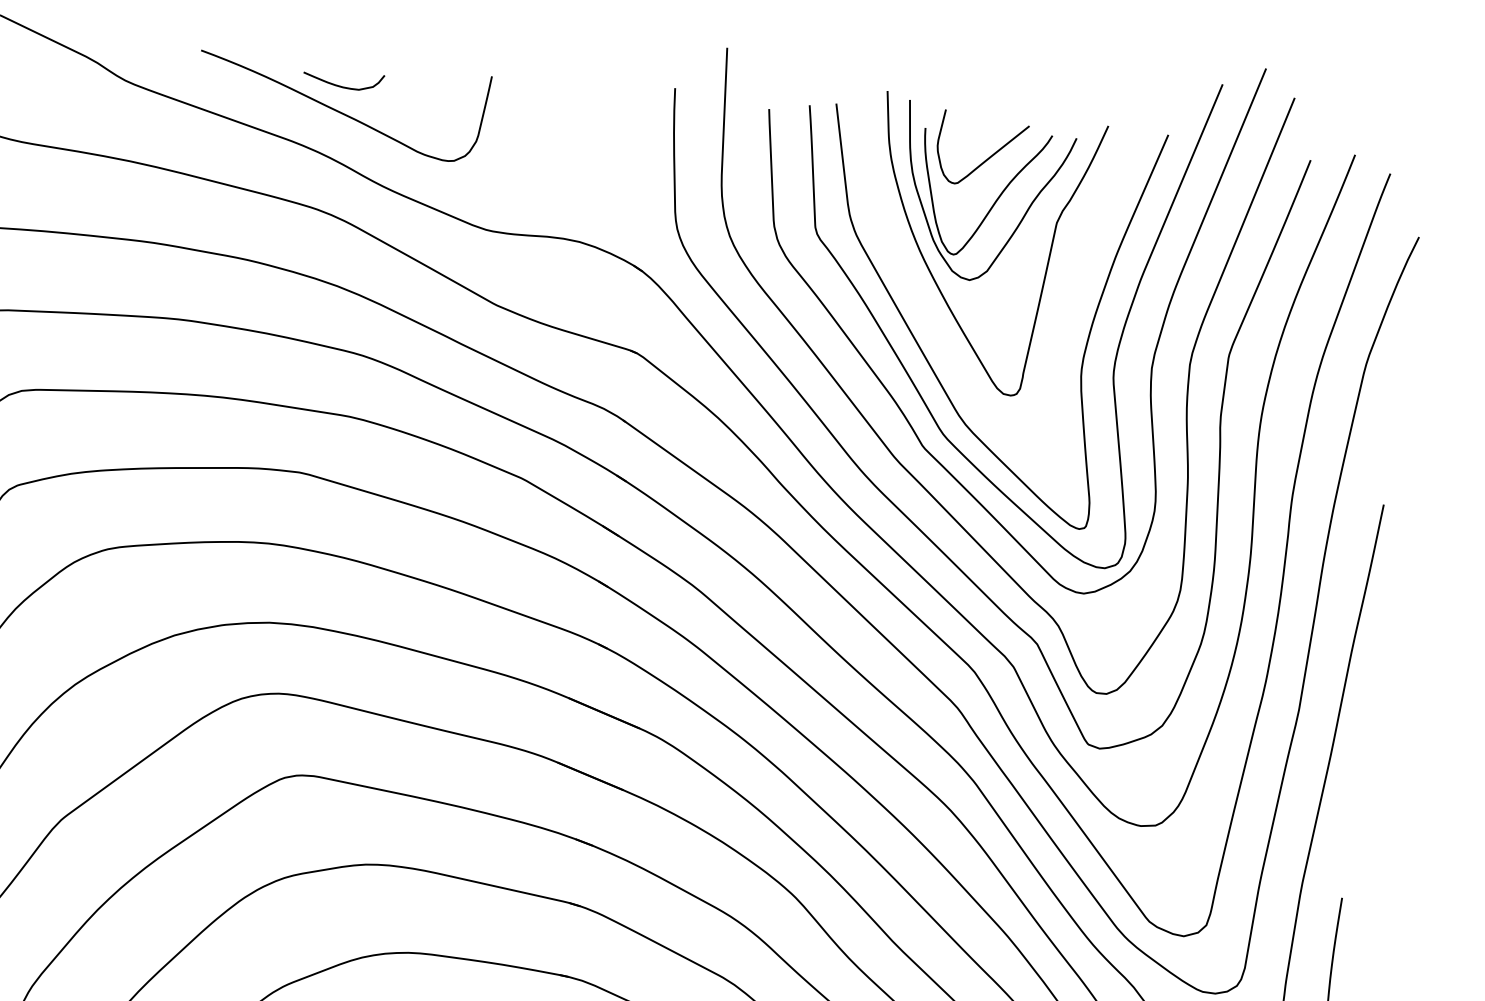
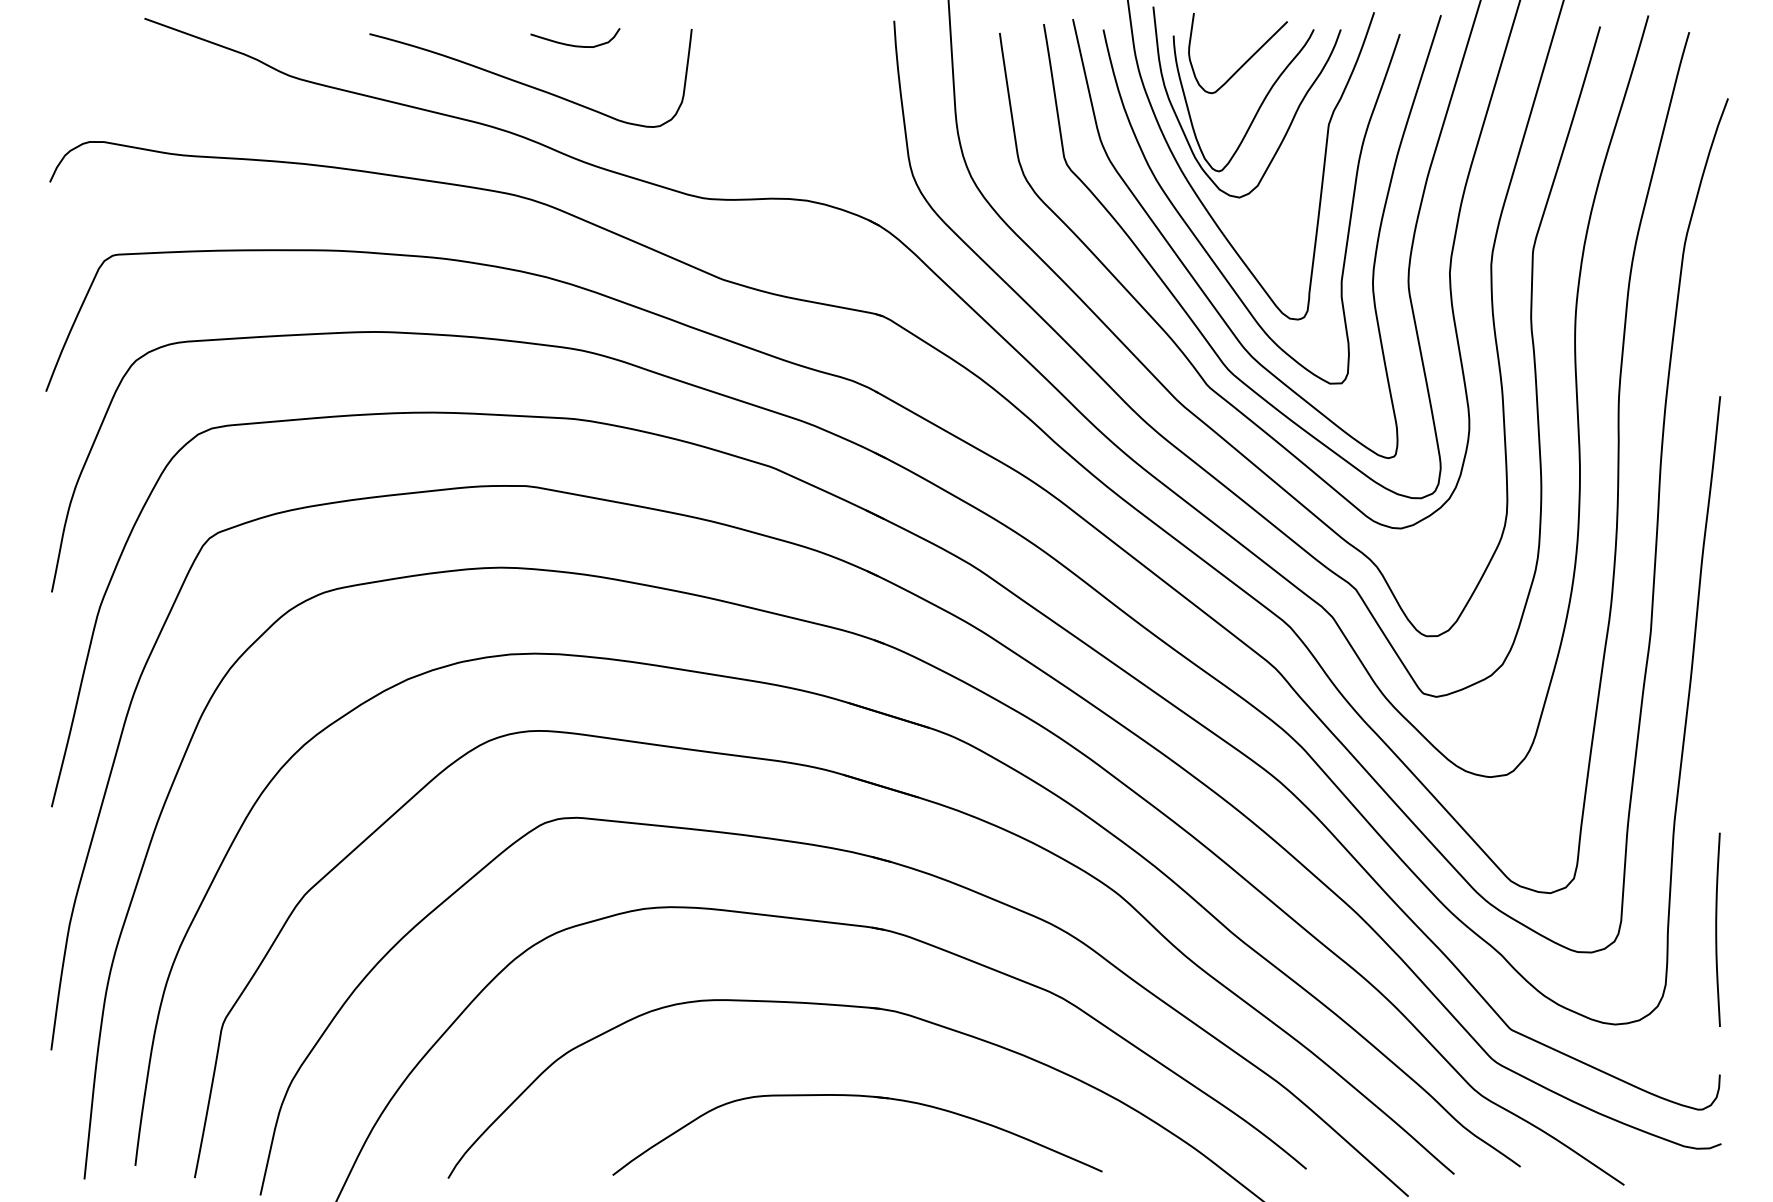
curve: (340, 85) -> (572, 44), moved
curve: (931, 318) -> (1202, 244), added

